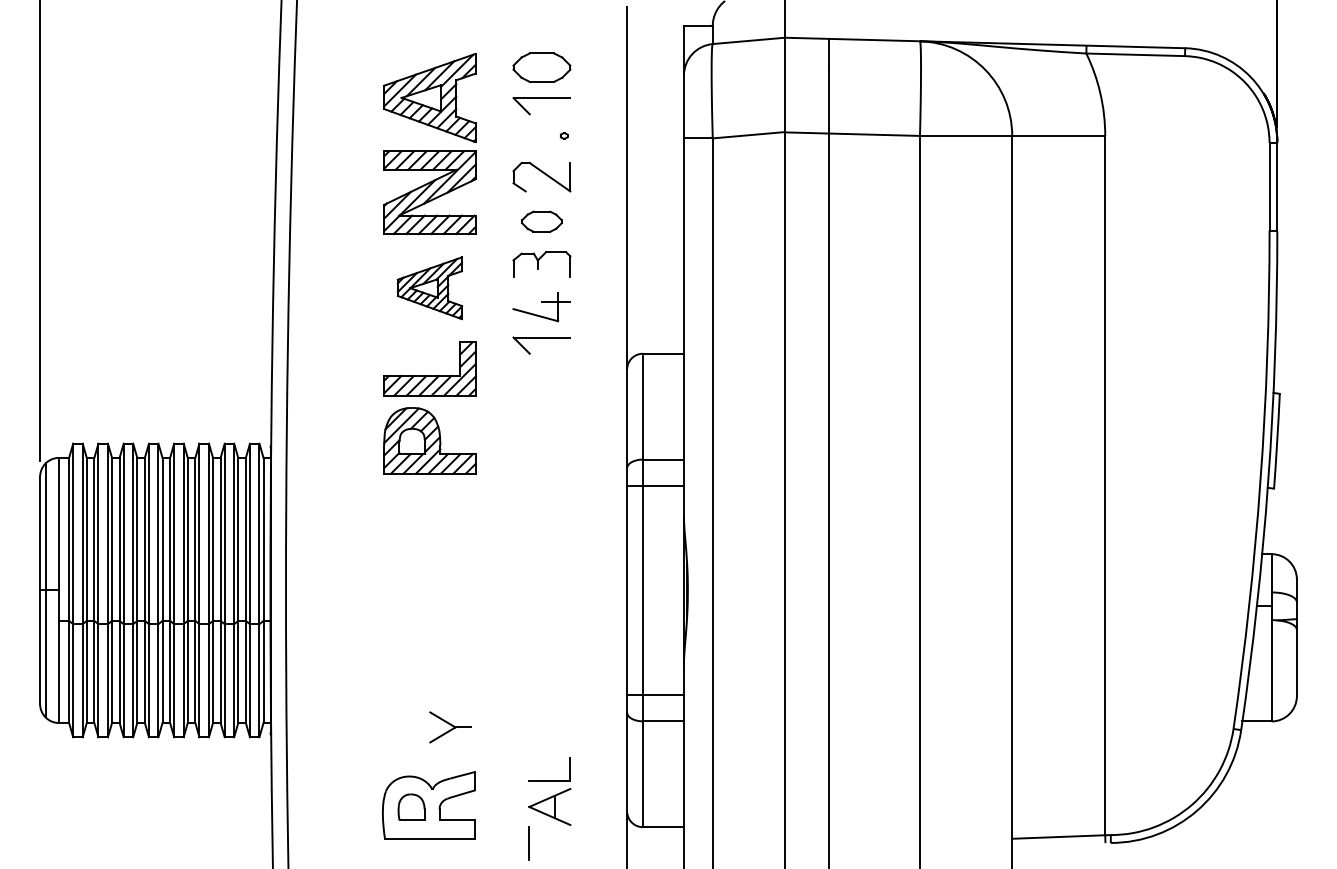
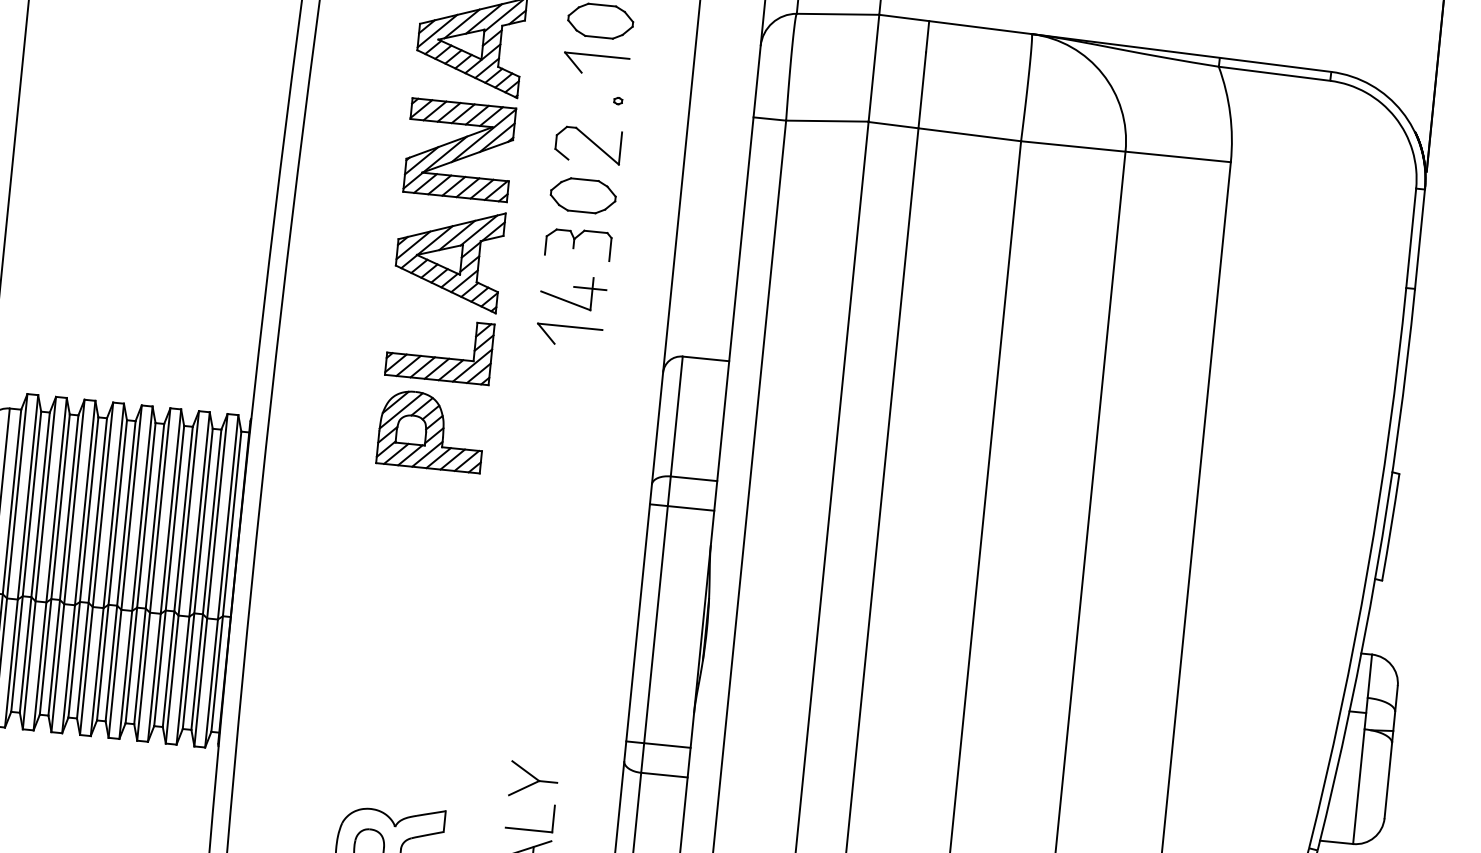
part: (541, 221) -> (582, 195), size x1.43
part: (429, 288) -> (448, 258), size x1.43
part: (450, 727) -> (533, 780), moved

